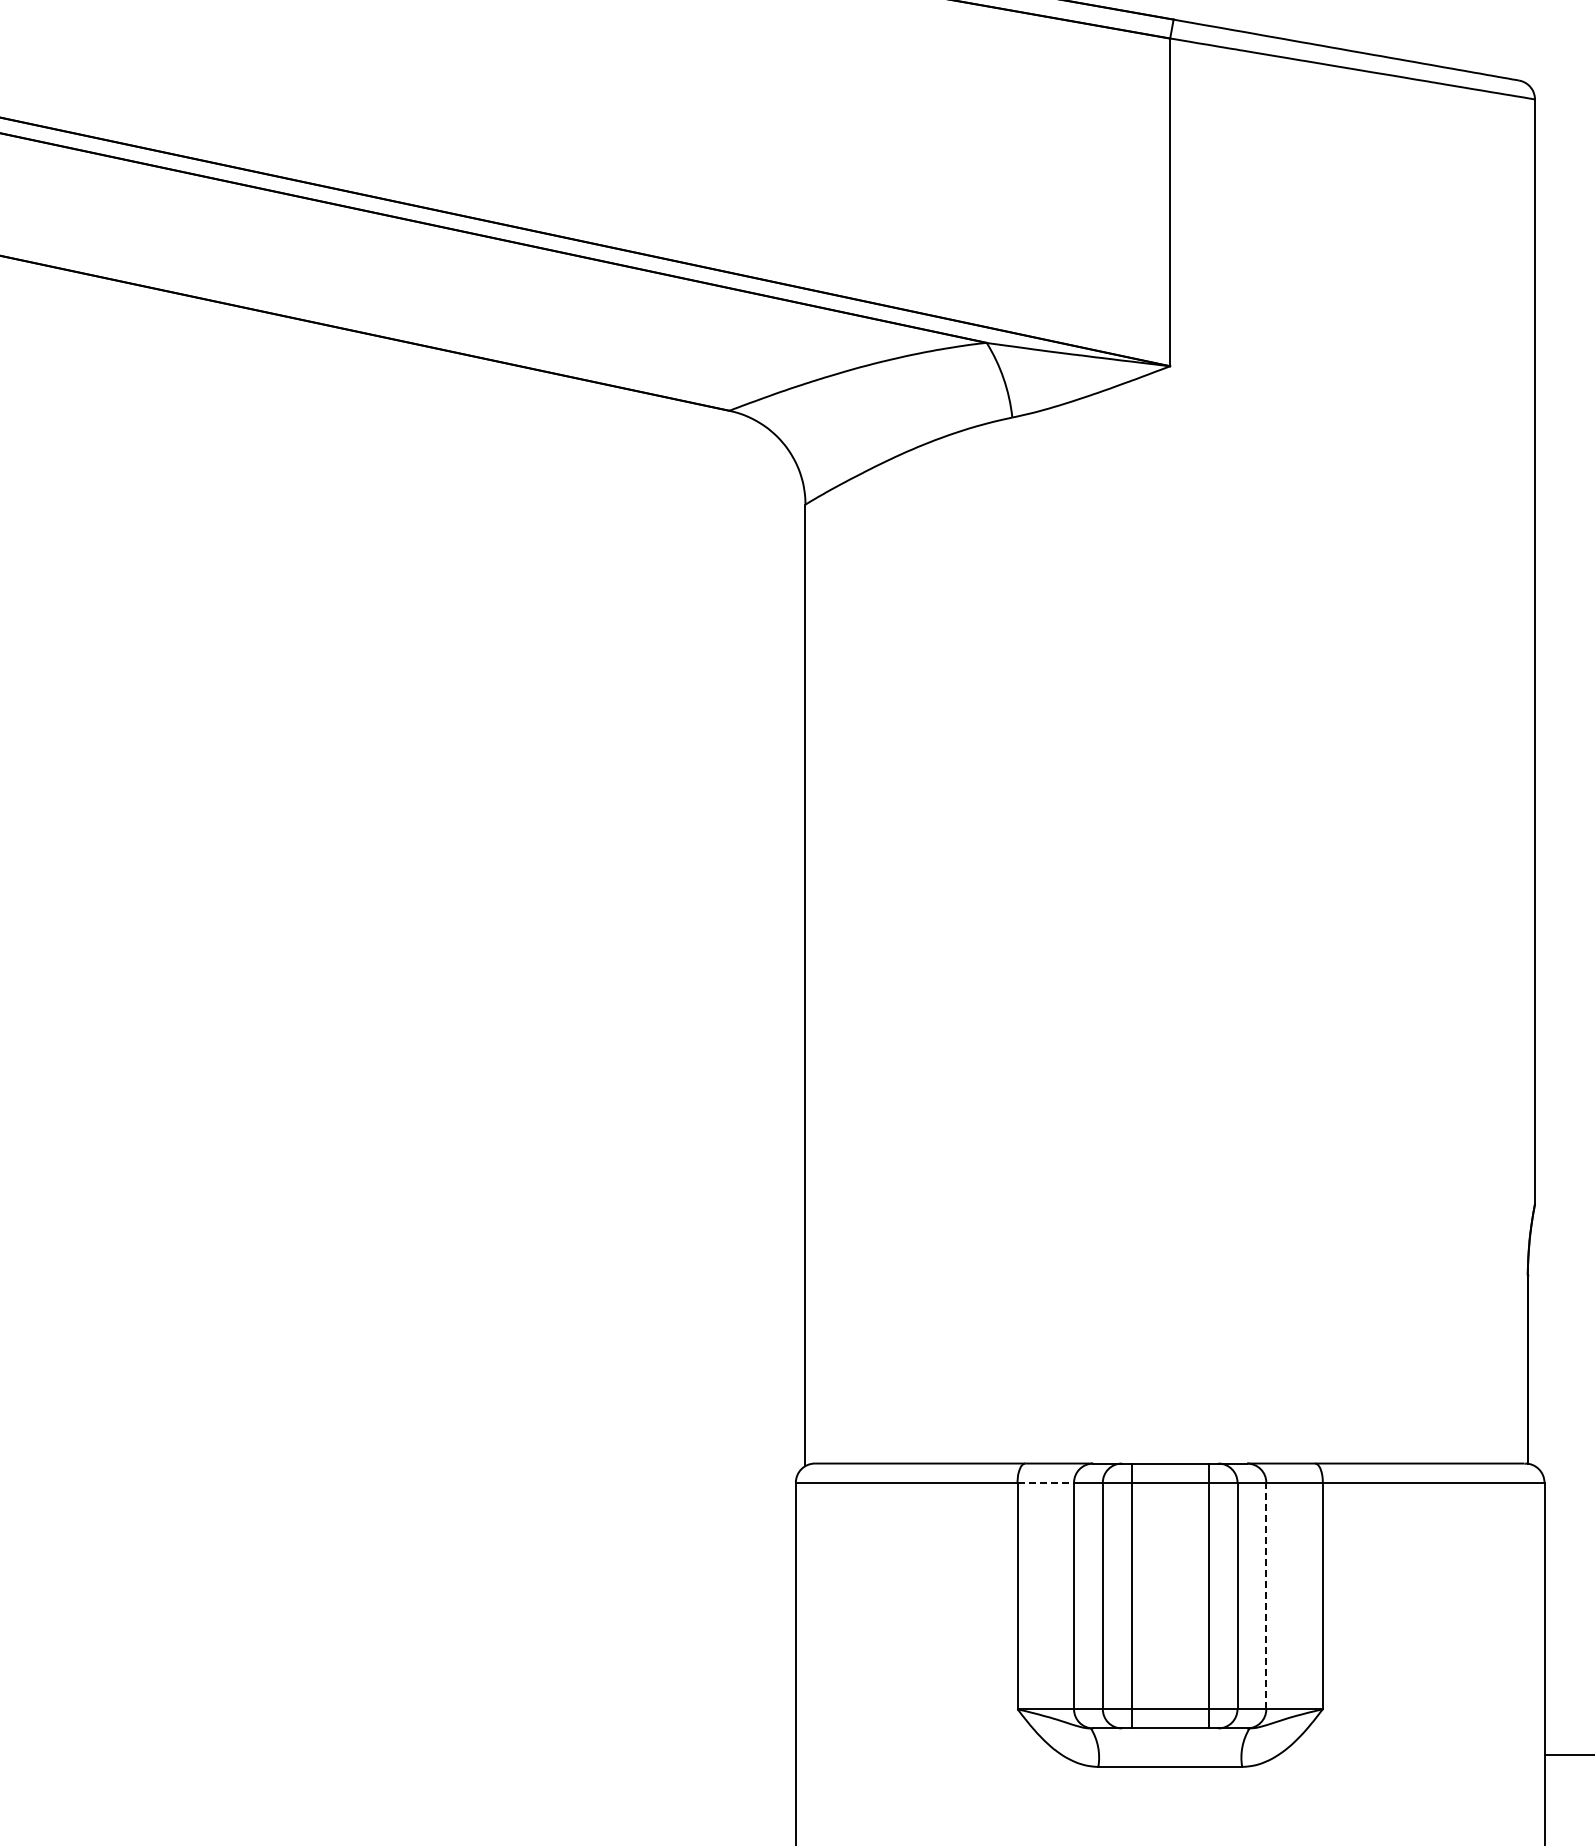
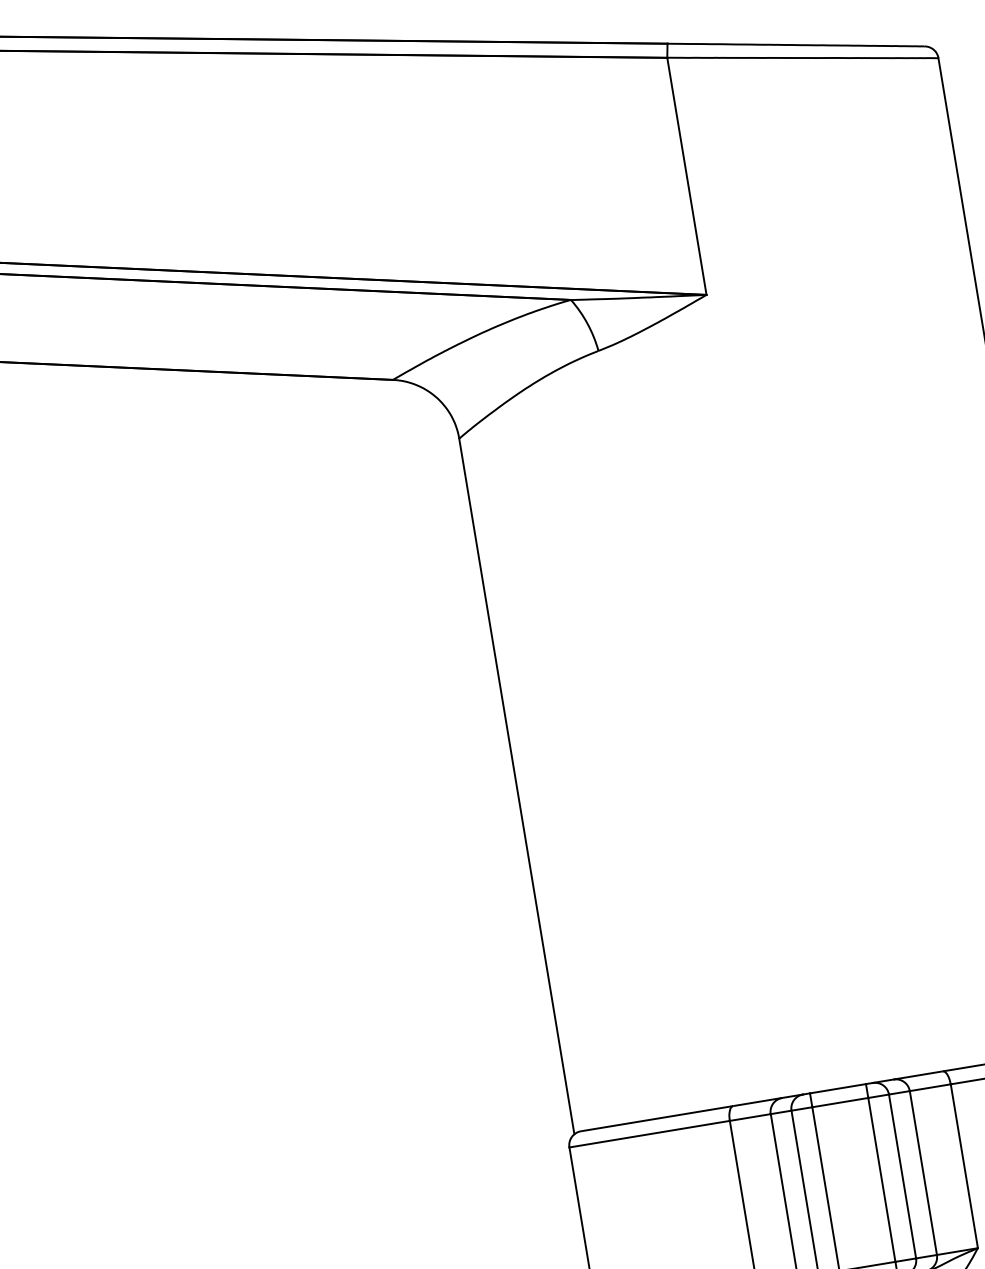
line: (1046, 1482) -> (750, 1117), dashed -> solid
line: (1266, 1595) -> (923, 1172), dashed -> solid

